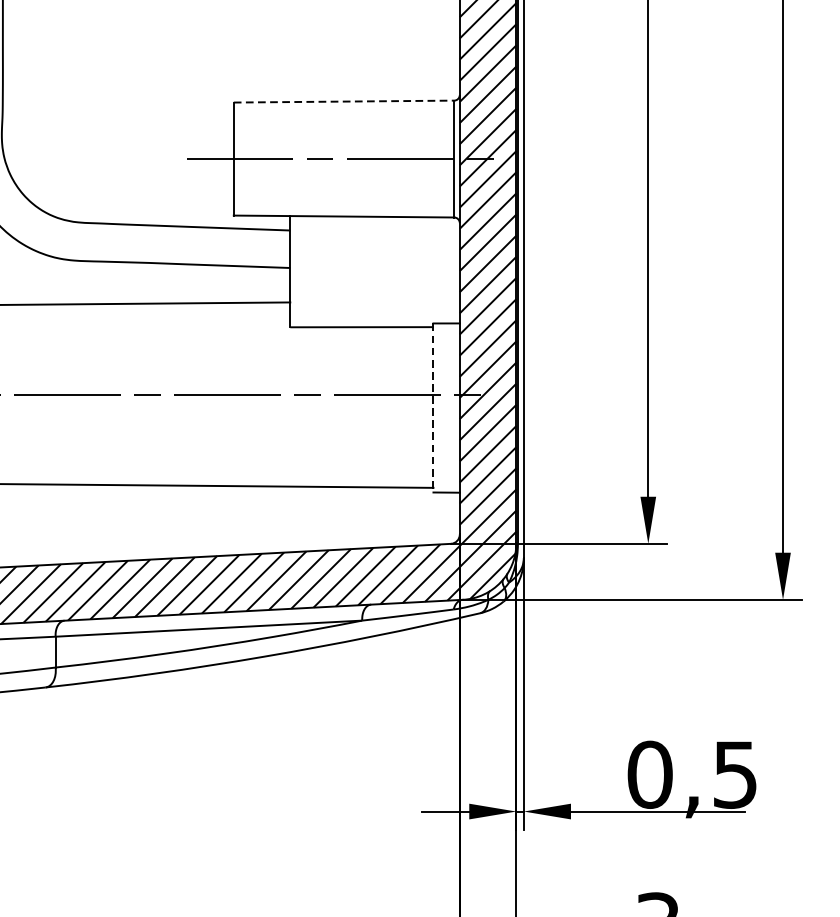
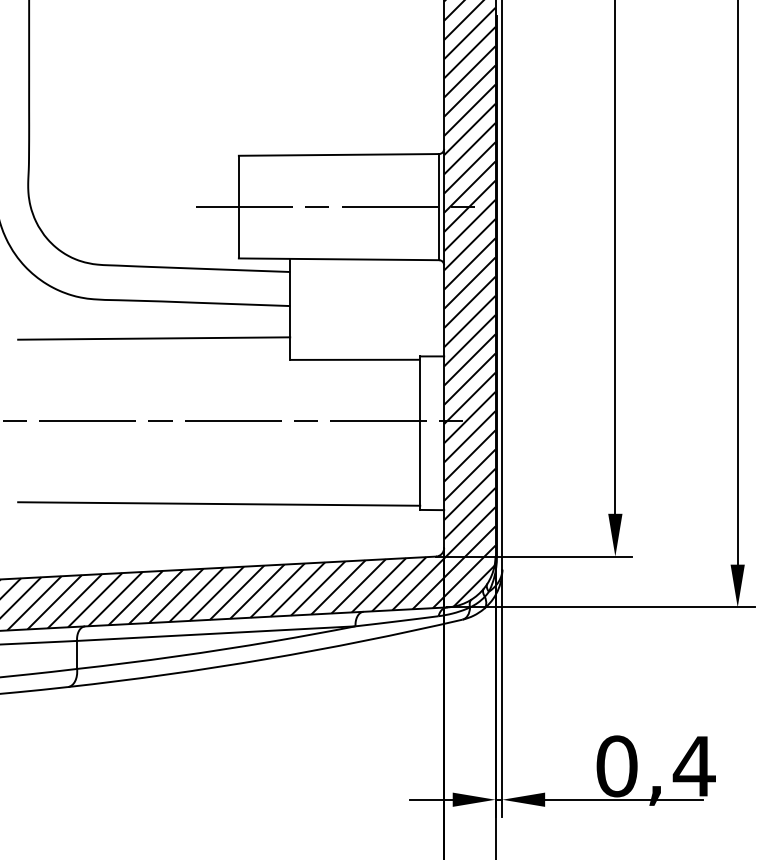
line: (344, 101) -> (339, 154), dashed -> solid
line: (433, 408) -> (420, 433), dashed -> solid
text: (734, 774) -> (693, 766), 0,5 -> 0,4

